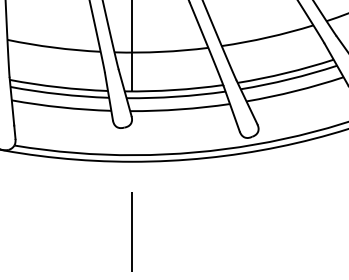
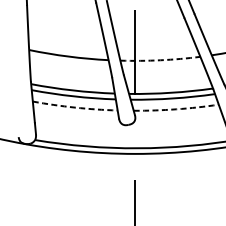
arc: (161, 51) -> (160, 59), solid -> dashed
arc: (61, 107) -> (75, 107), solid -> dashed
arc: (180, 109) -> (176, 109), solid -> dashed

